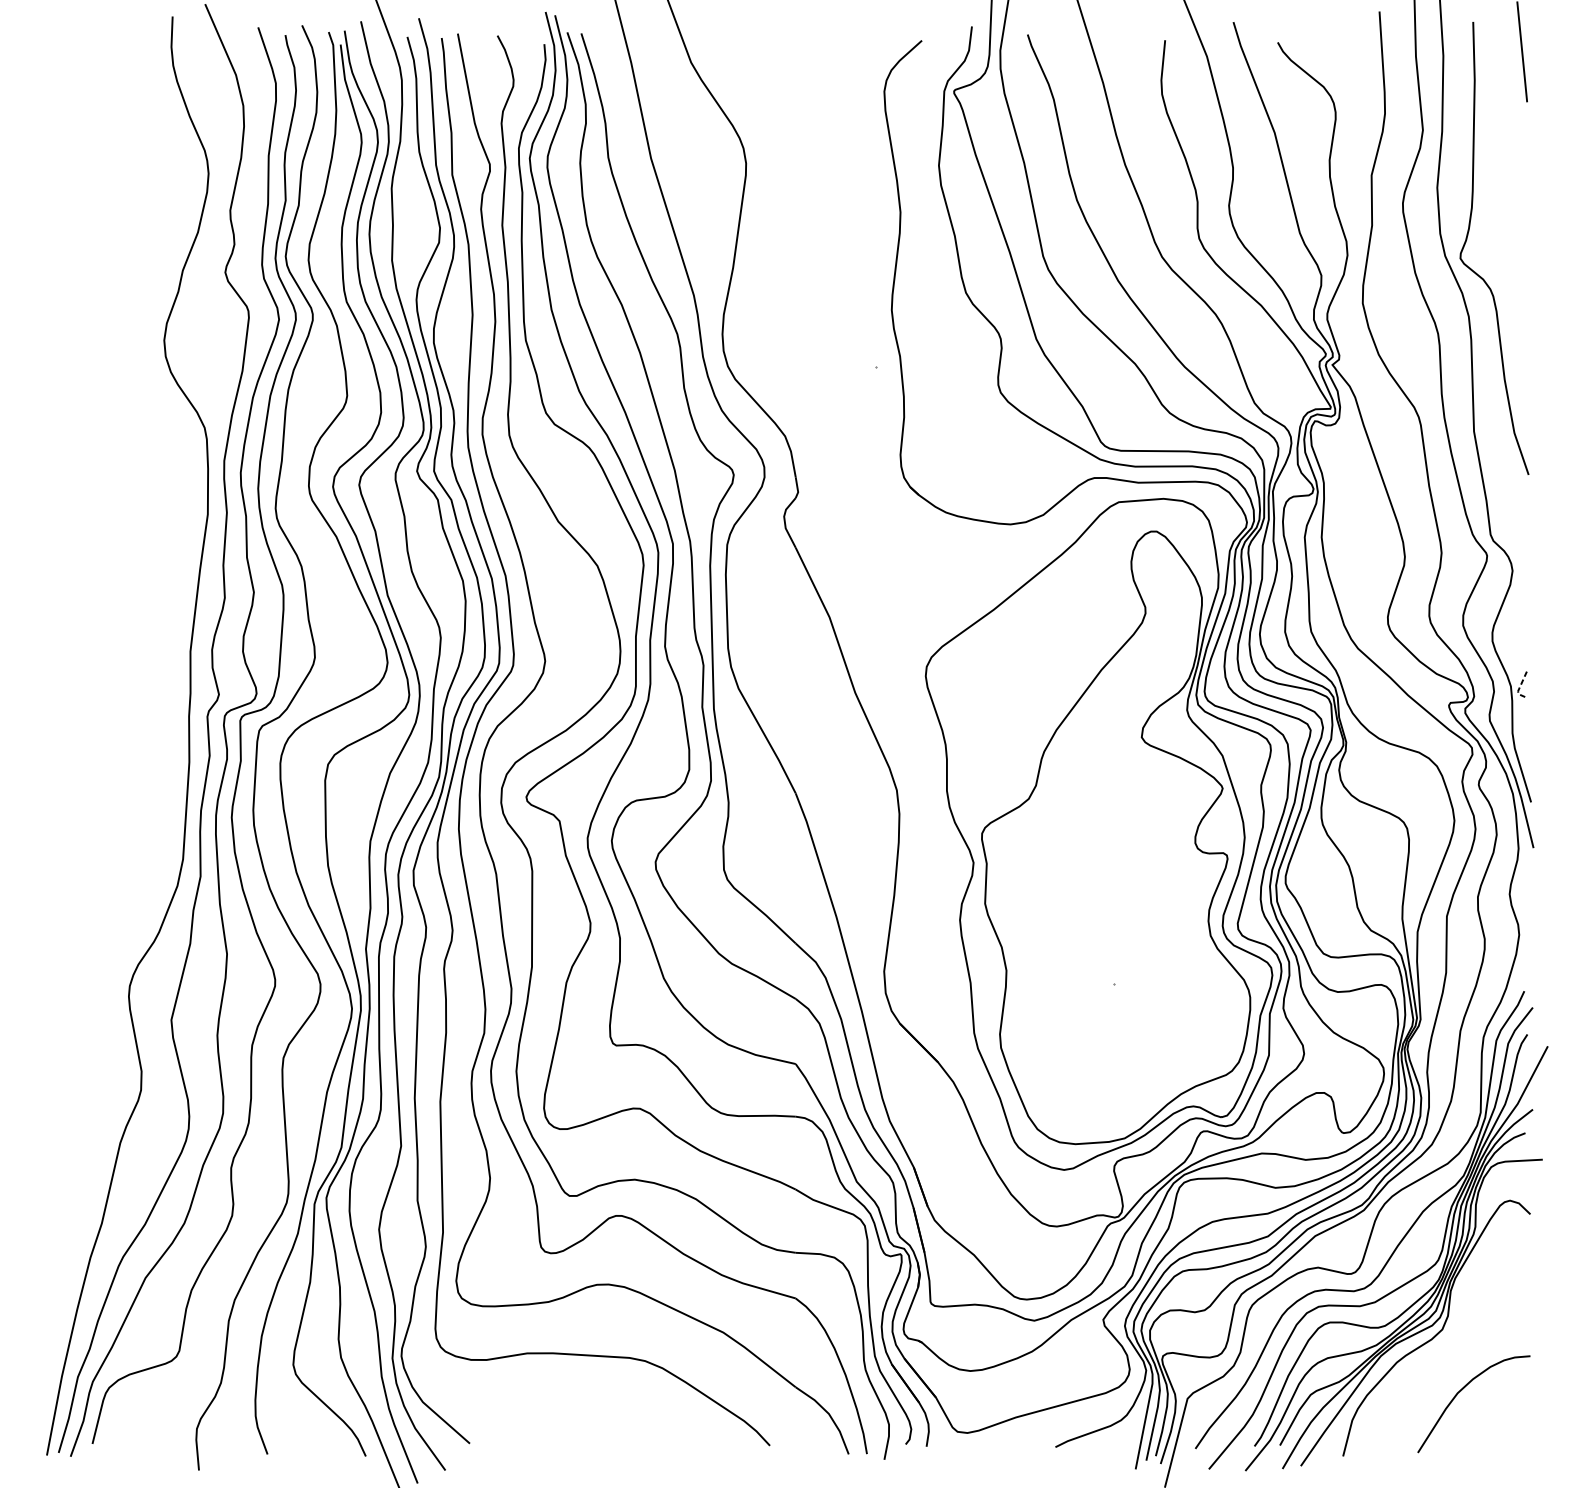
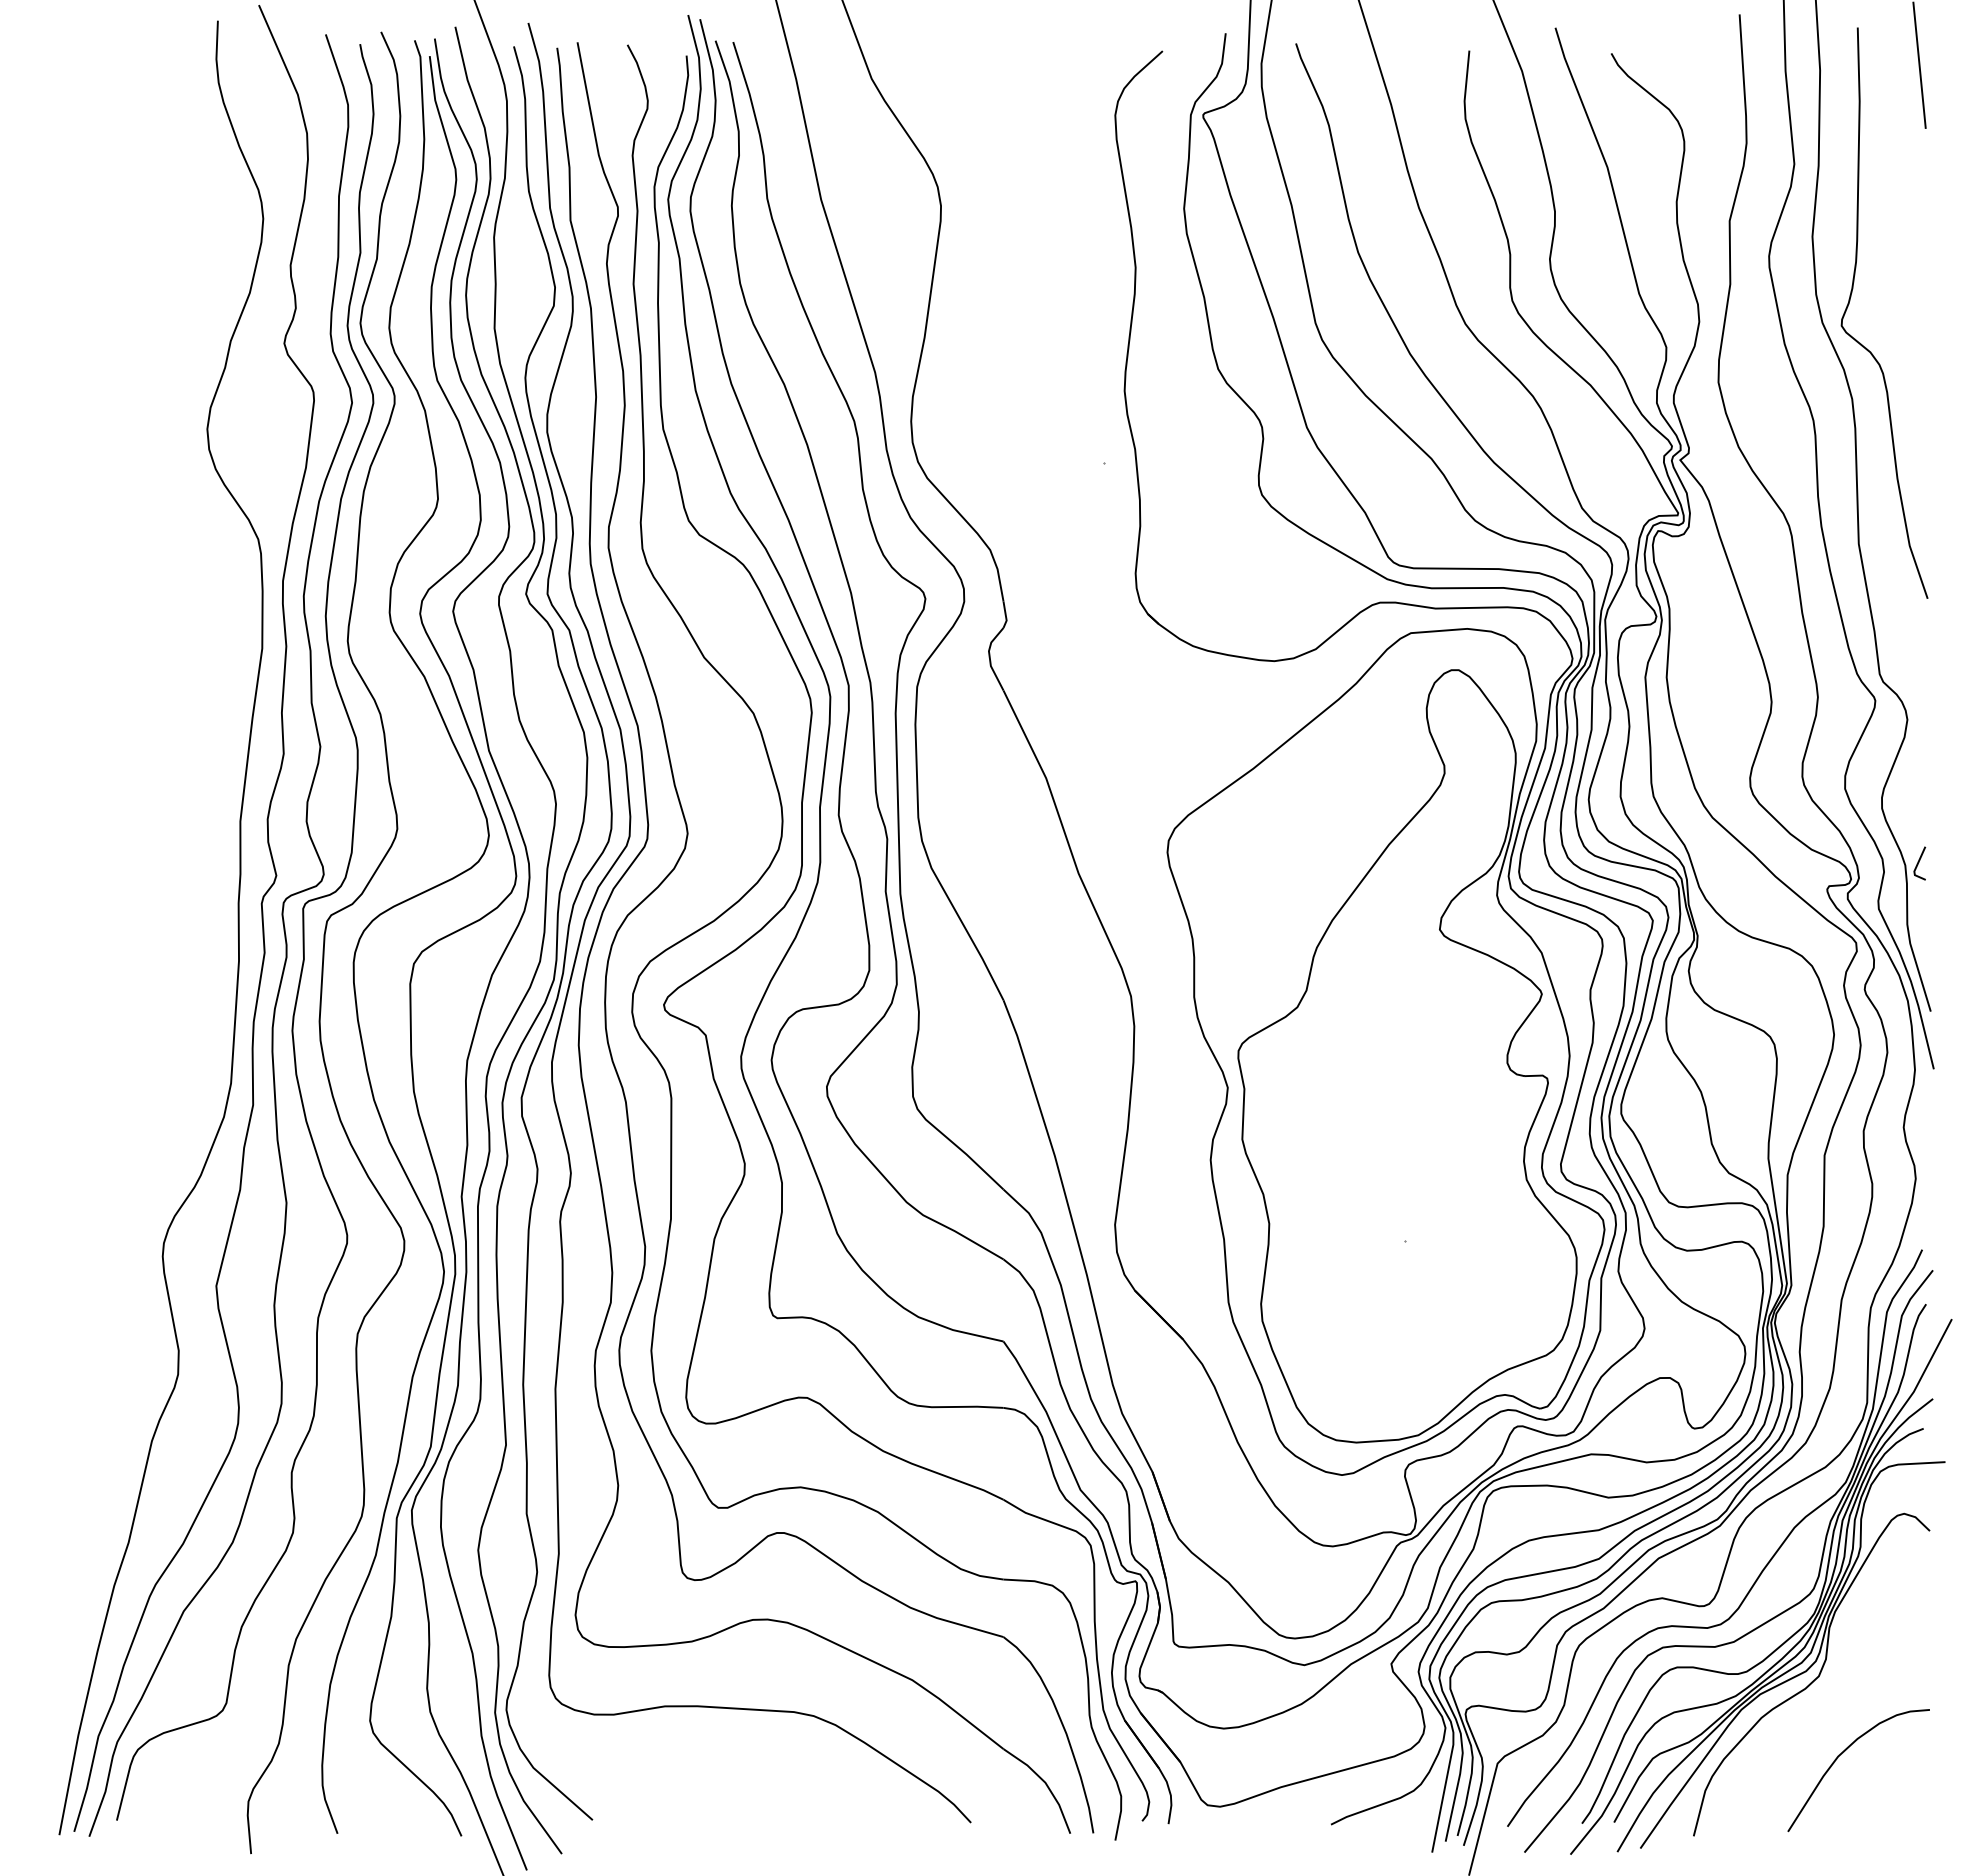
line: (1519, 688) -> (1916, 867), dashed -> solid

